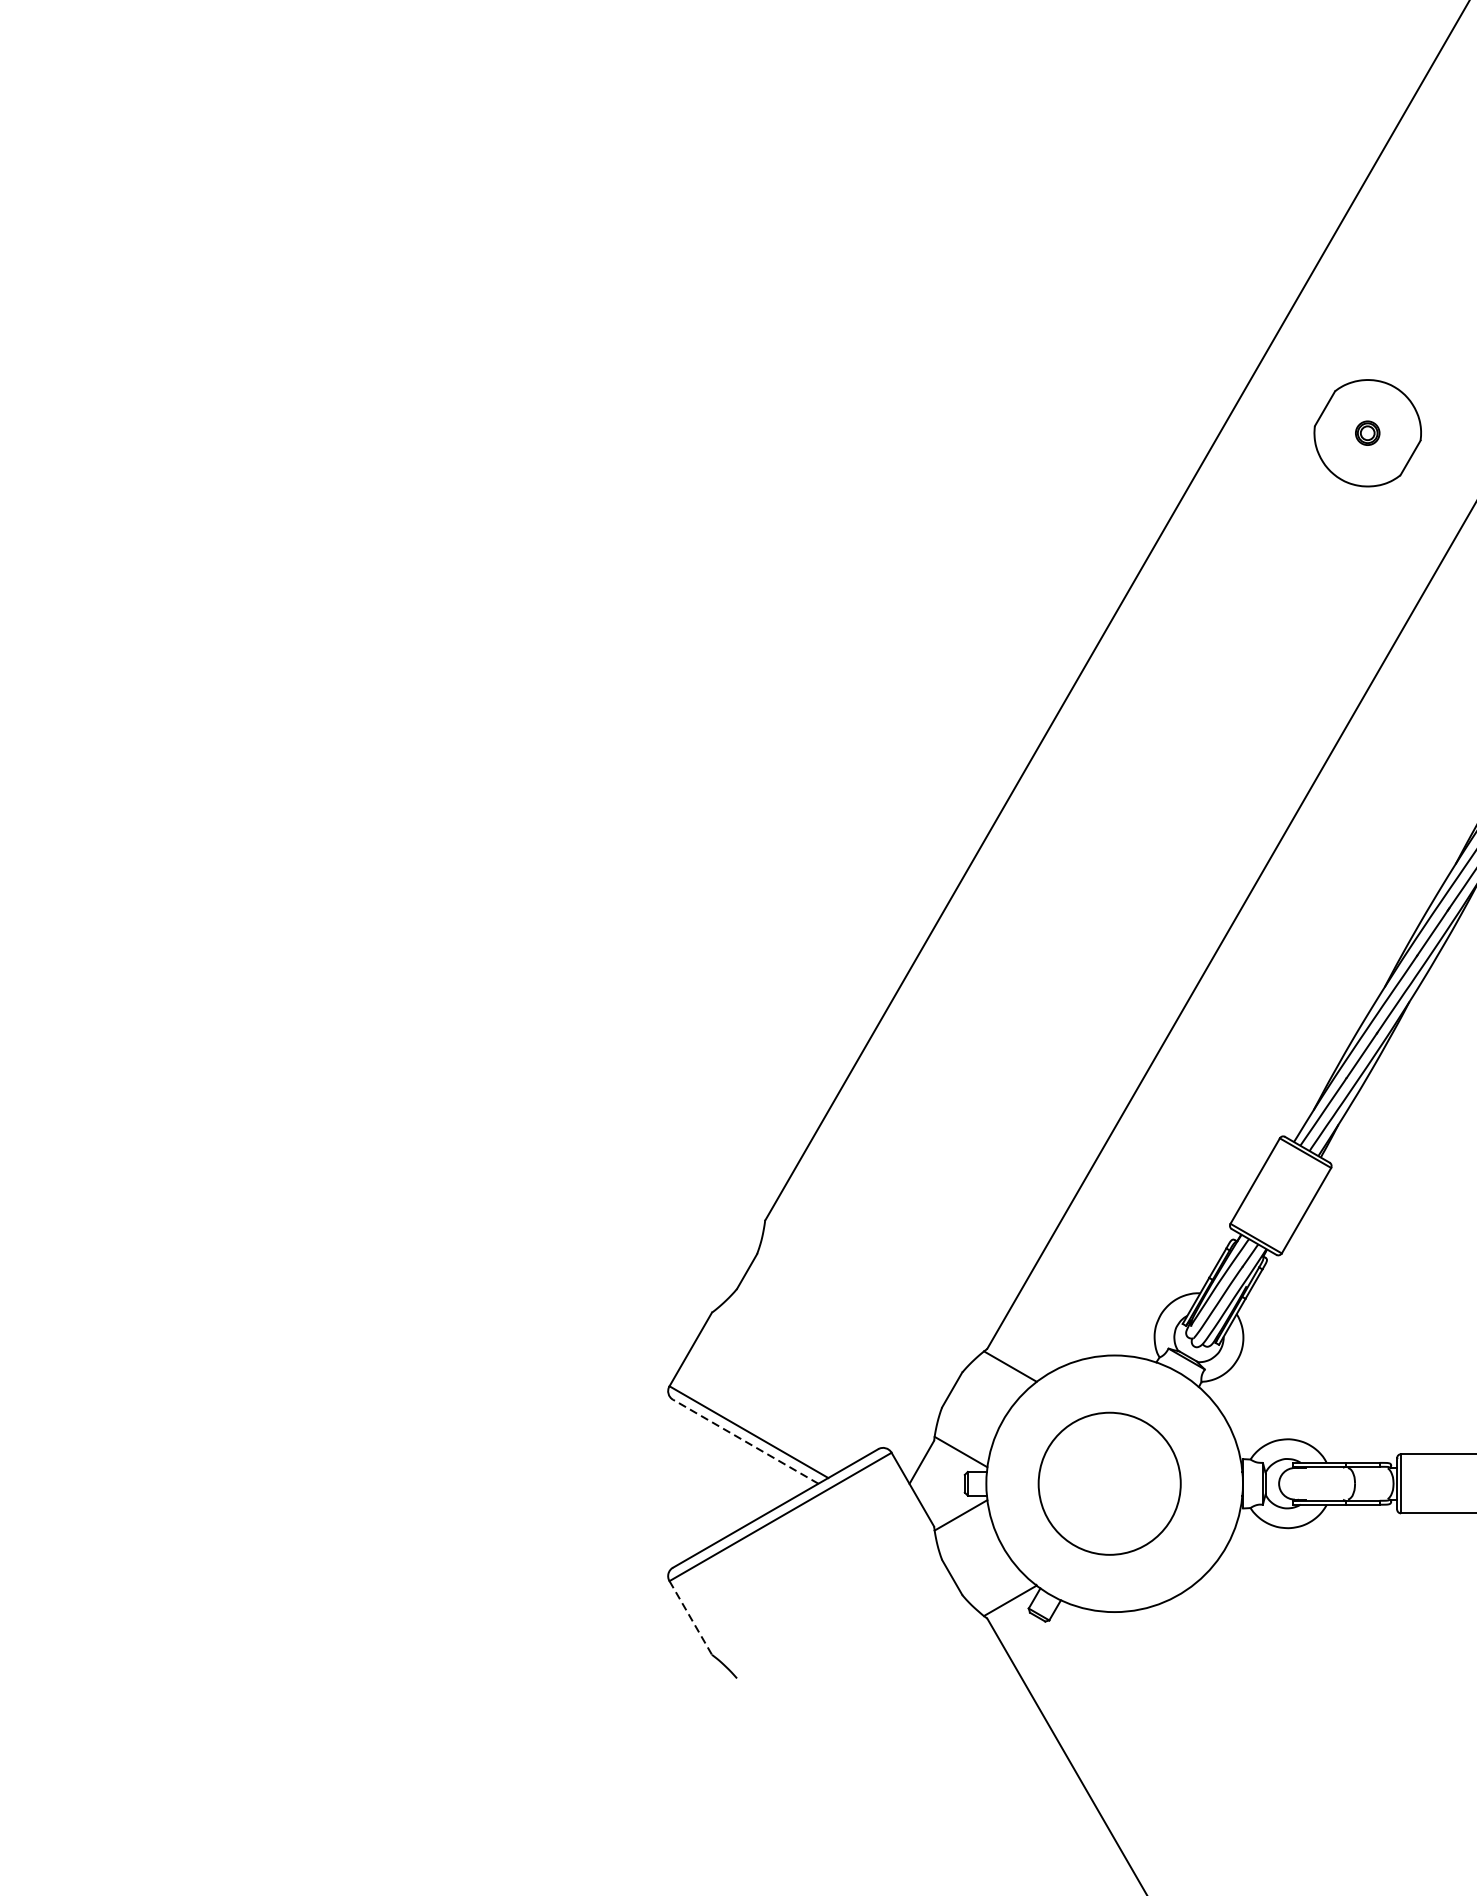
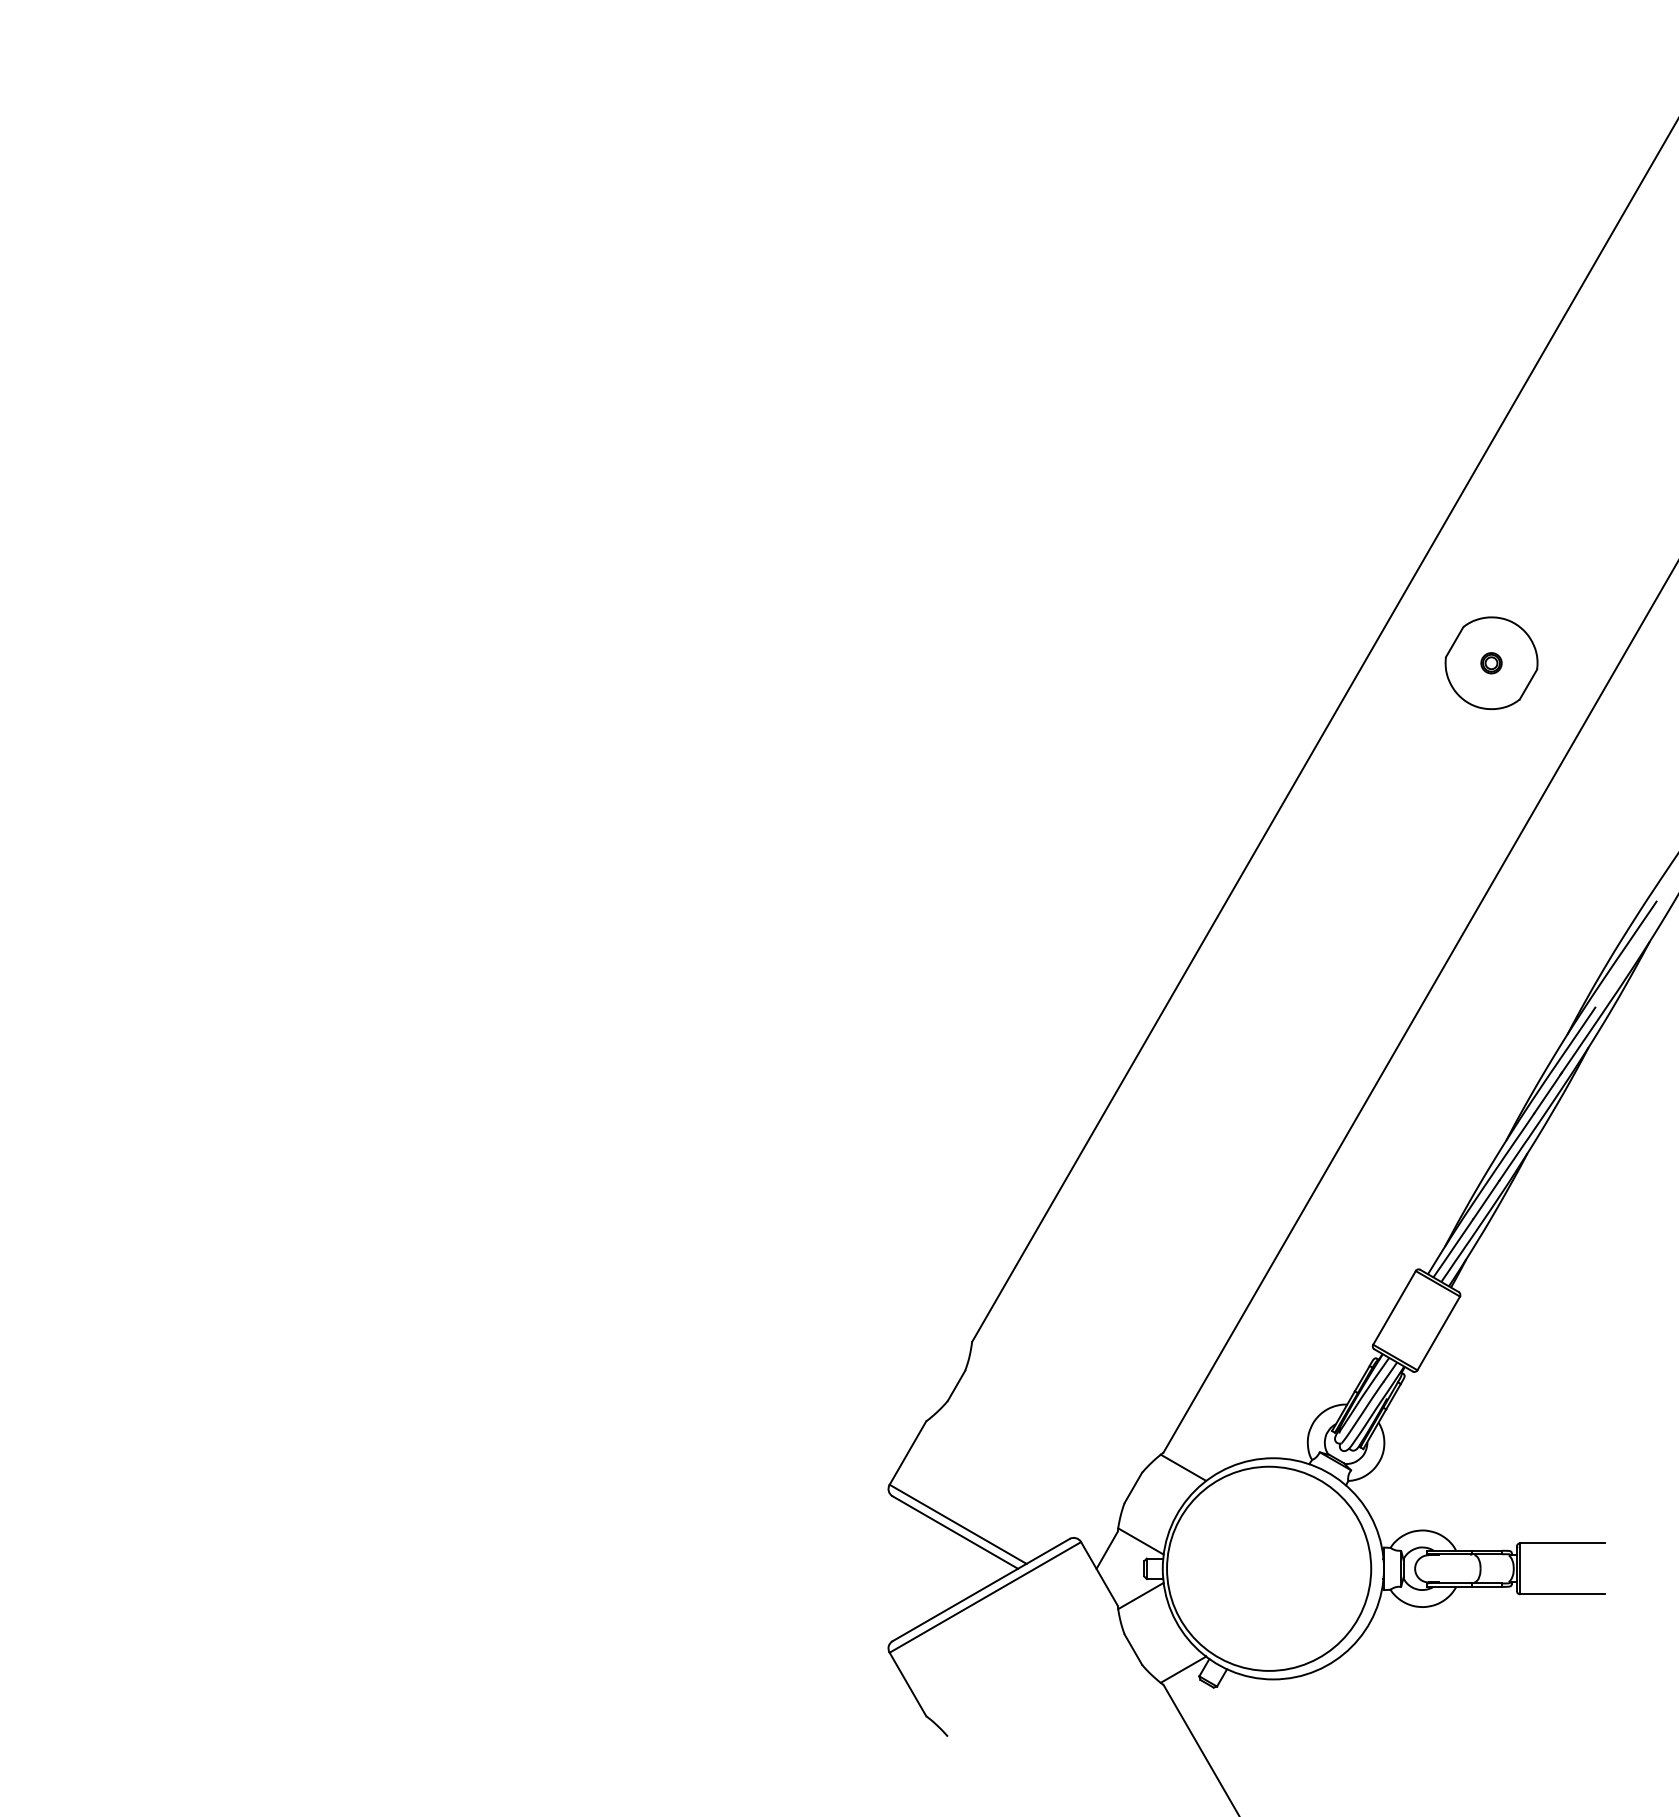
line: (745, 1441) -> (955, 1532), dashed -> solid
circle: (1110, 1483) -> (1269, 1568), size x1.67
line: (690, 1617) -> (907, 1684), dashed -> solid

